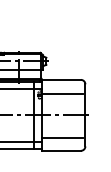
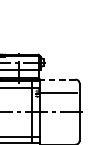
line: (61, 79) -> (57, 79), solid -> dashed
line: (61, 138) -> (57, 133), removed

